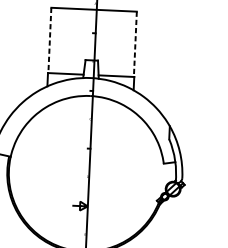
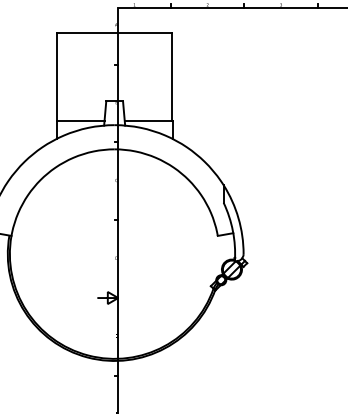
line: (50, 40) -> (57, 77), dashed -> solid
line: (135, 44) -> (172, 77), dashed -> solid

